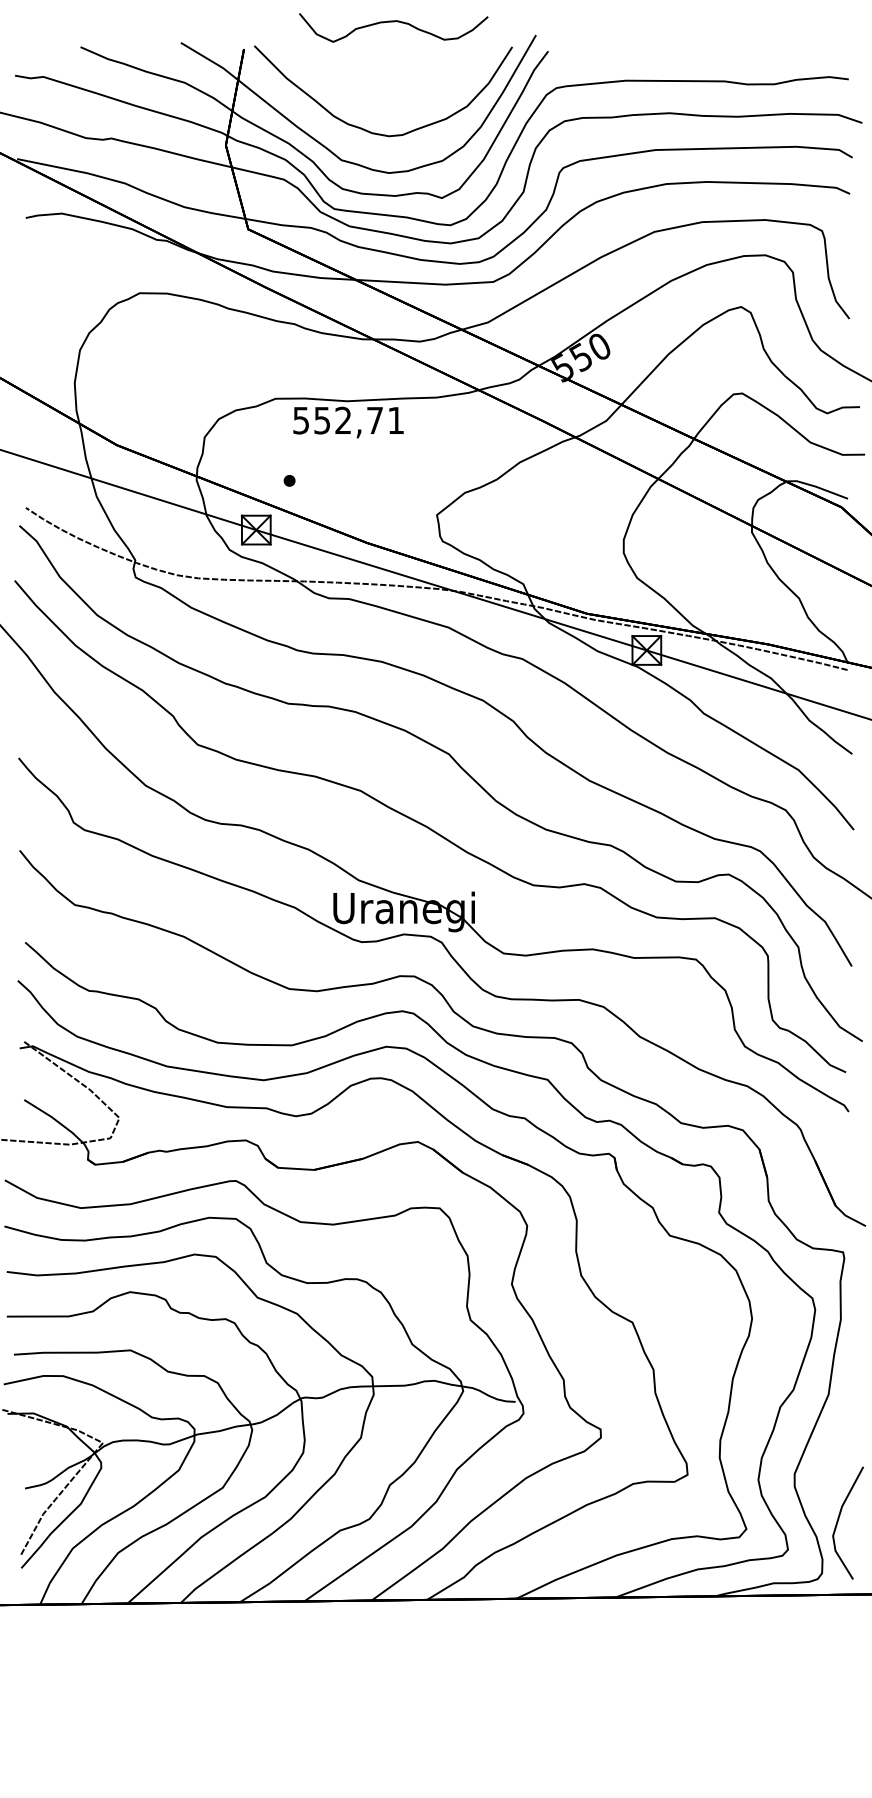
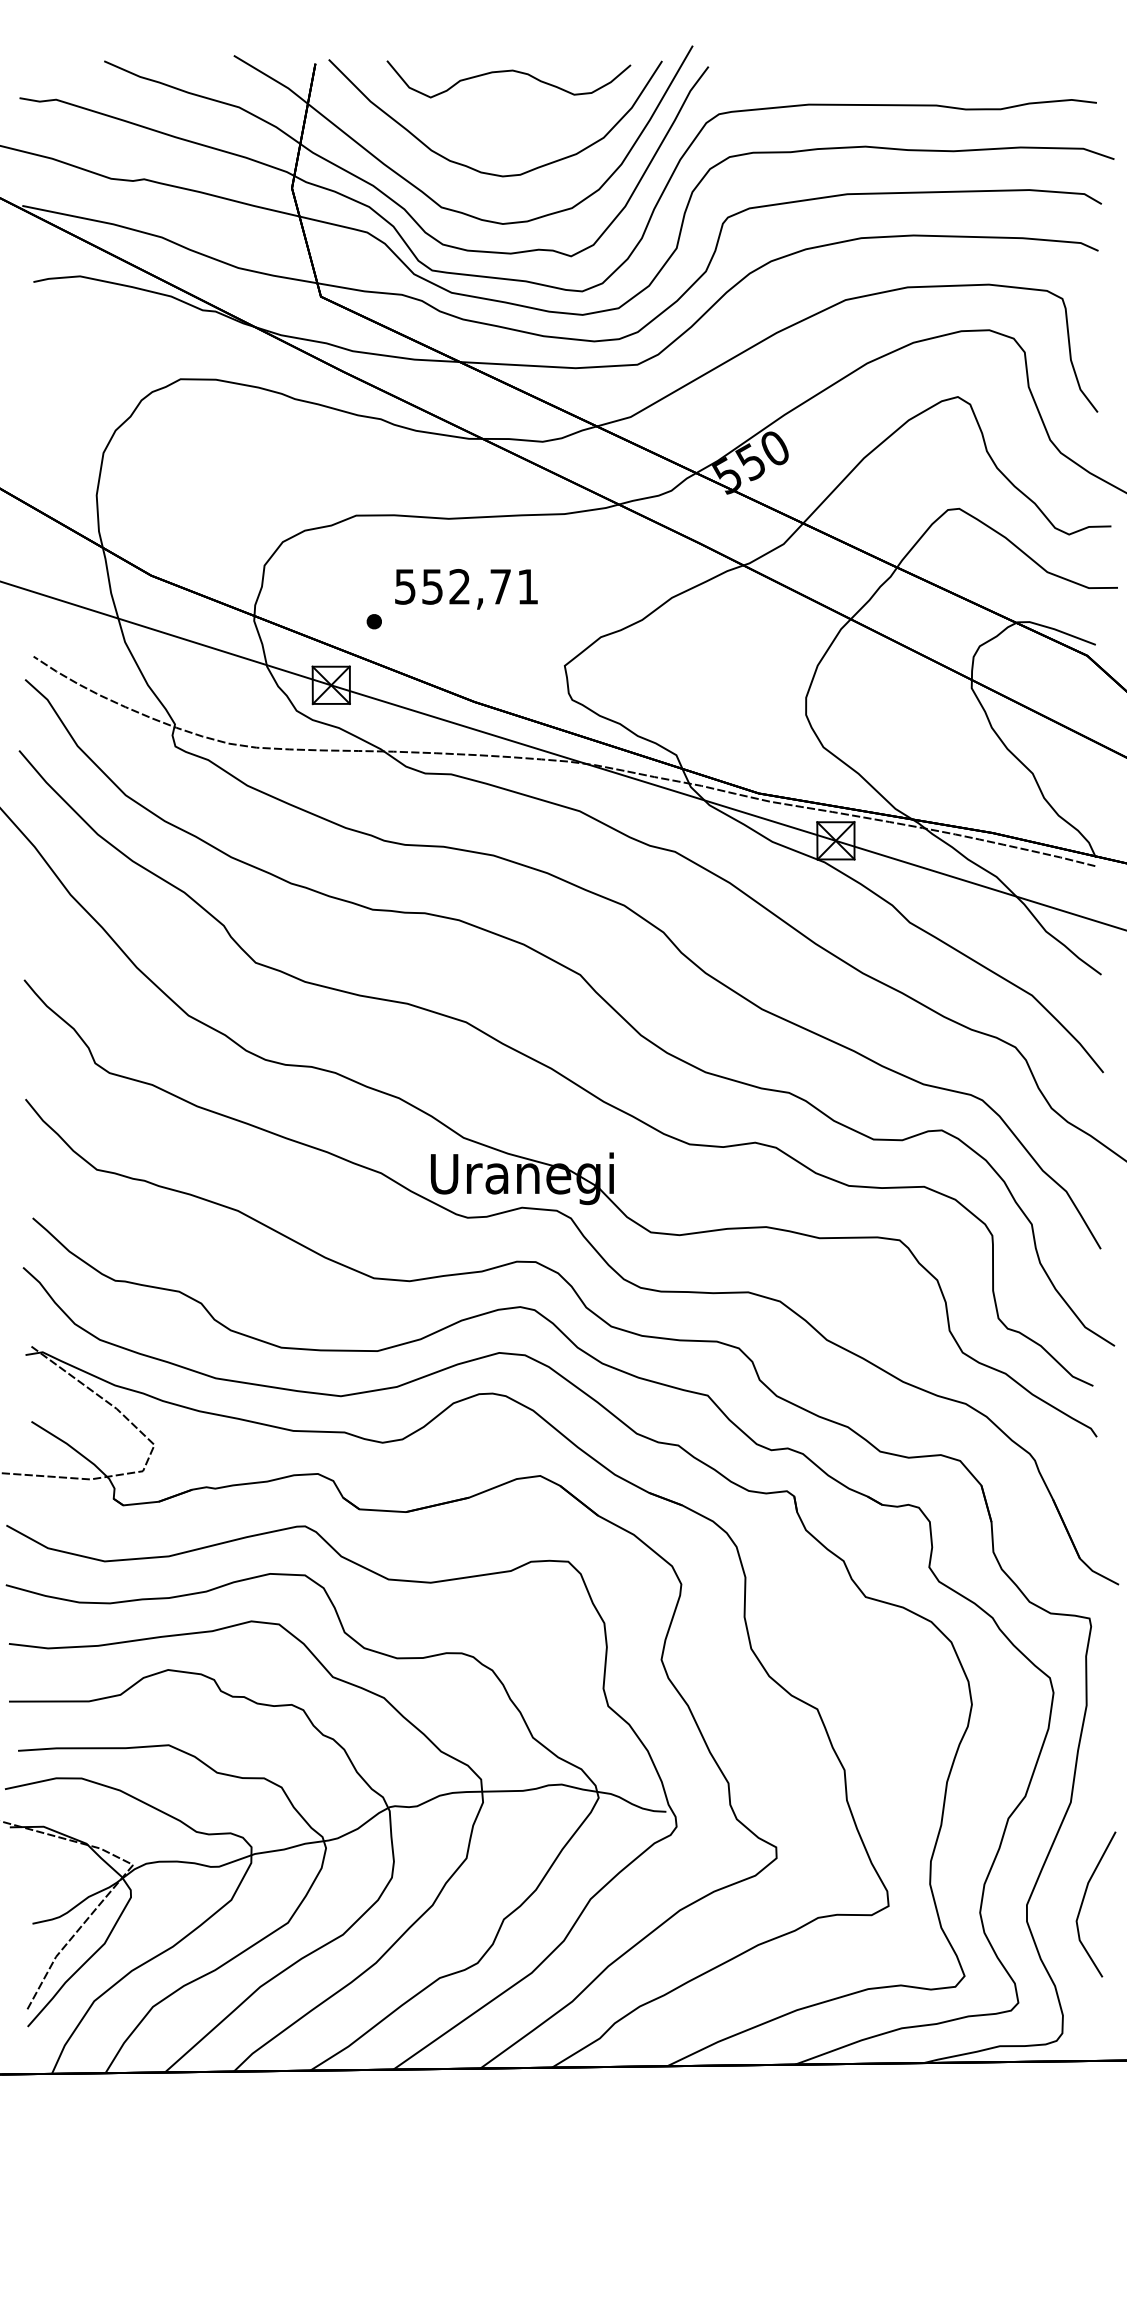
curve: (391, 22) -> (505, 72), moved
text: (348, 422) -> (466, 589), moved
line: (839, 1519) -> (1084, 1899), moved

